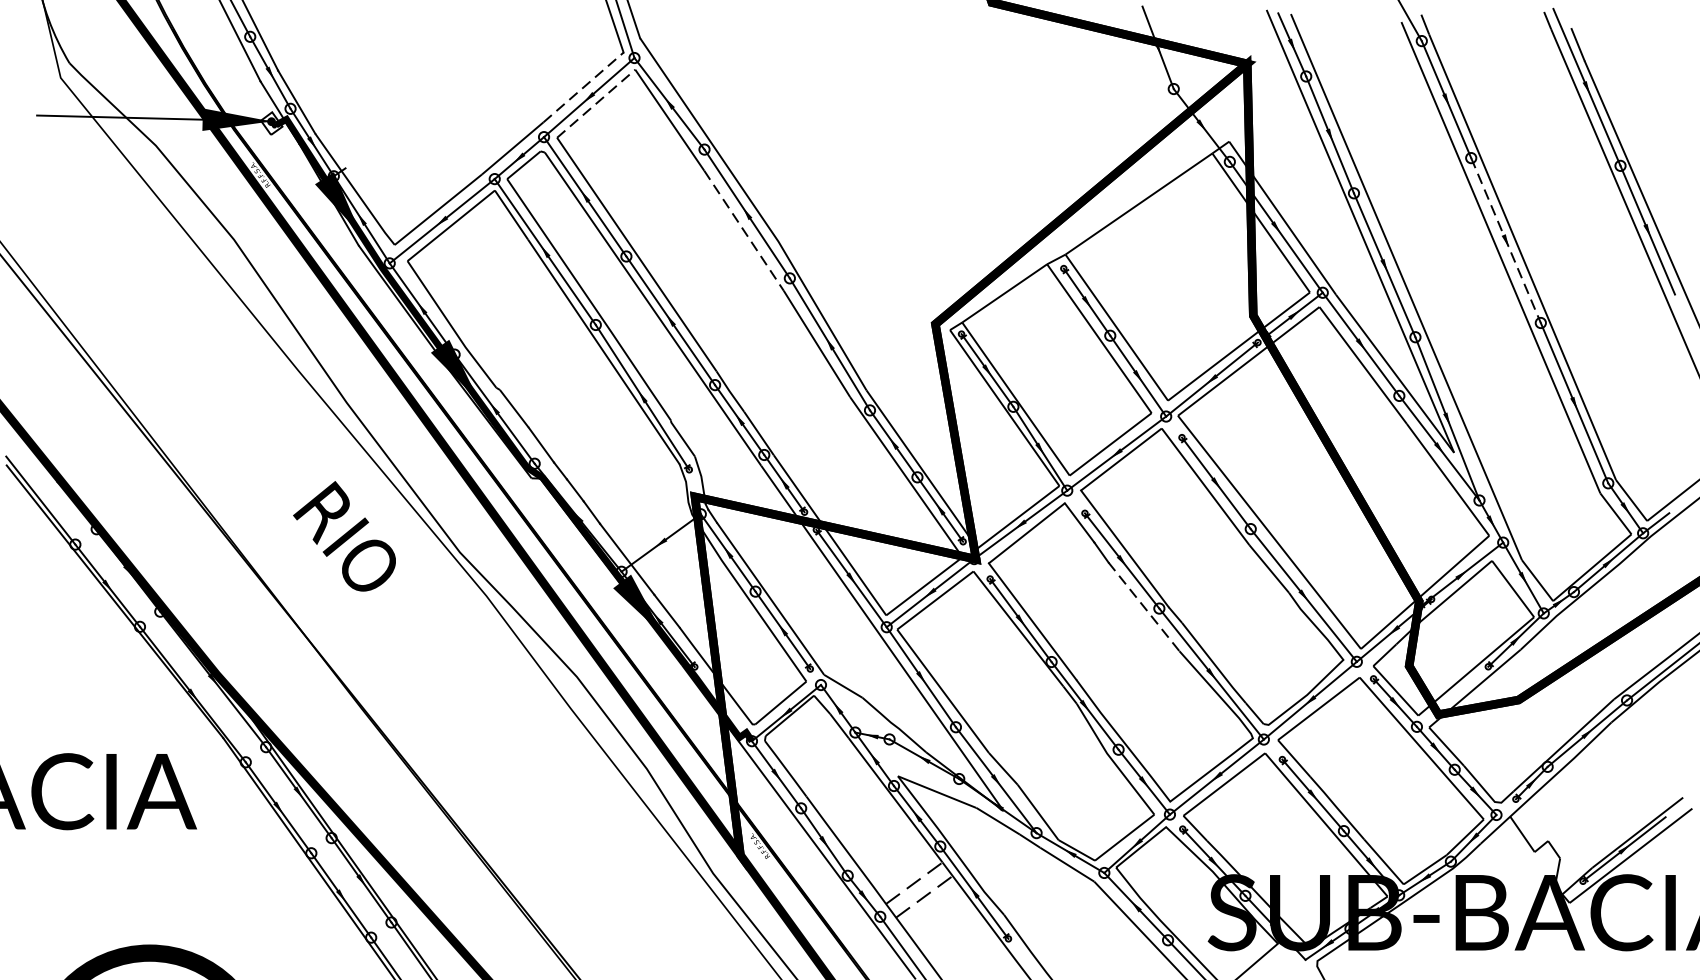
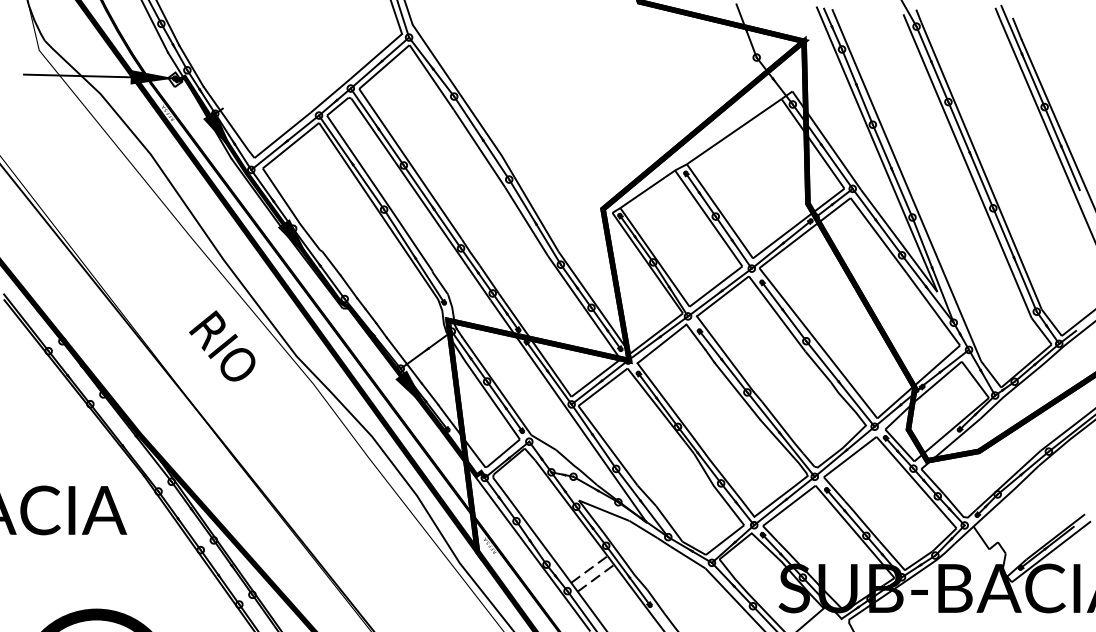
line: (583, 87) -> (376, 56), dashed -> solid
line: (596, 102) -> (384, 66), dashed -> solid
line: (743, 231) -> (479, 149), dashed -> solid
line: (1505, 241) -> (970, 155), dashed -> solid
line: (1143, 607) -> (737, 391), dashed -> solid

